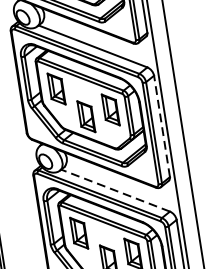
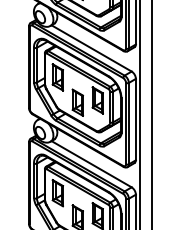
line: (161, 126) -> (135, 119), dashed -> solid
line: (115, 189) -> (91, 163), dashed -> solid

